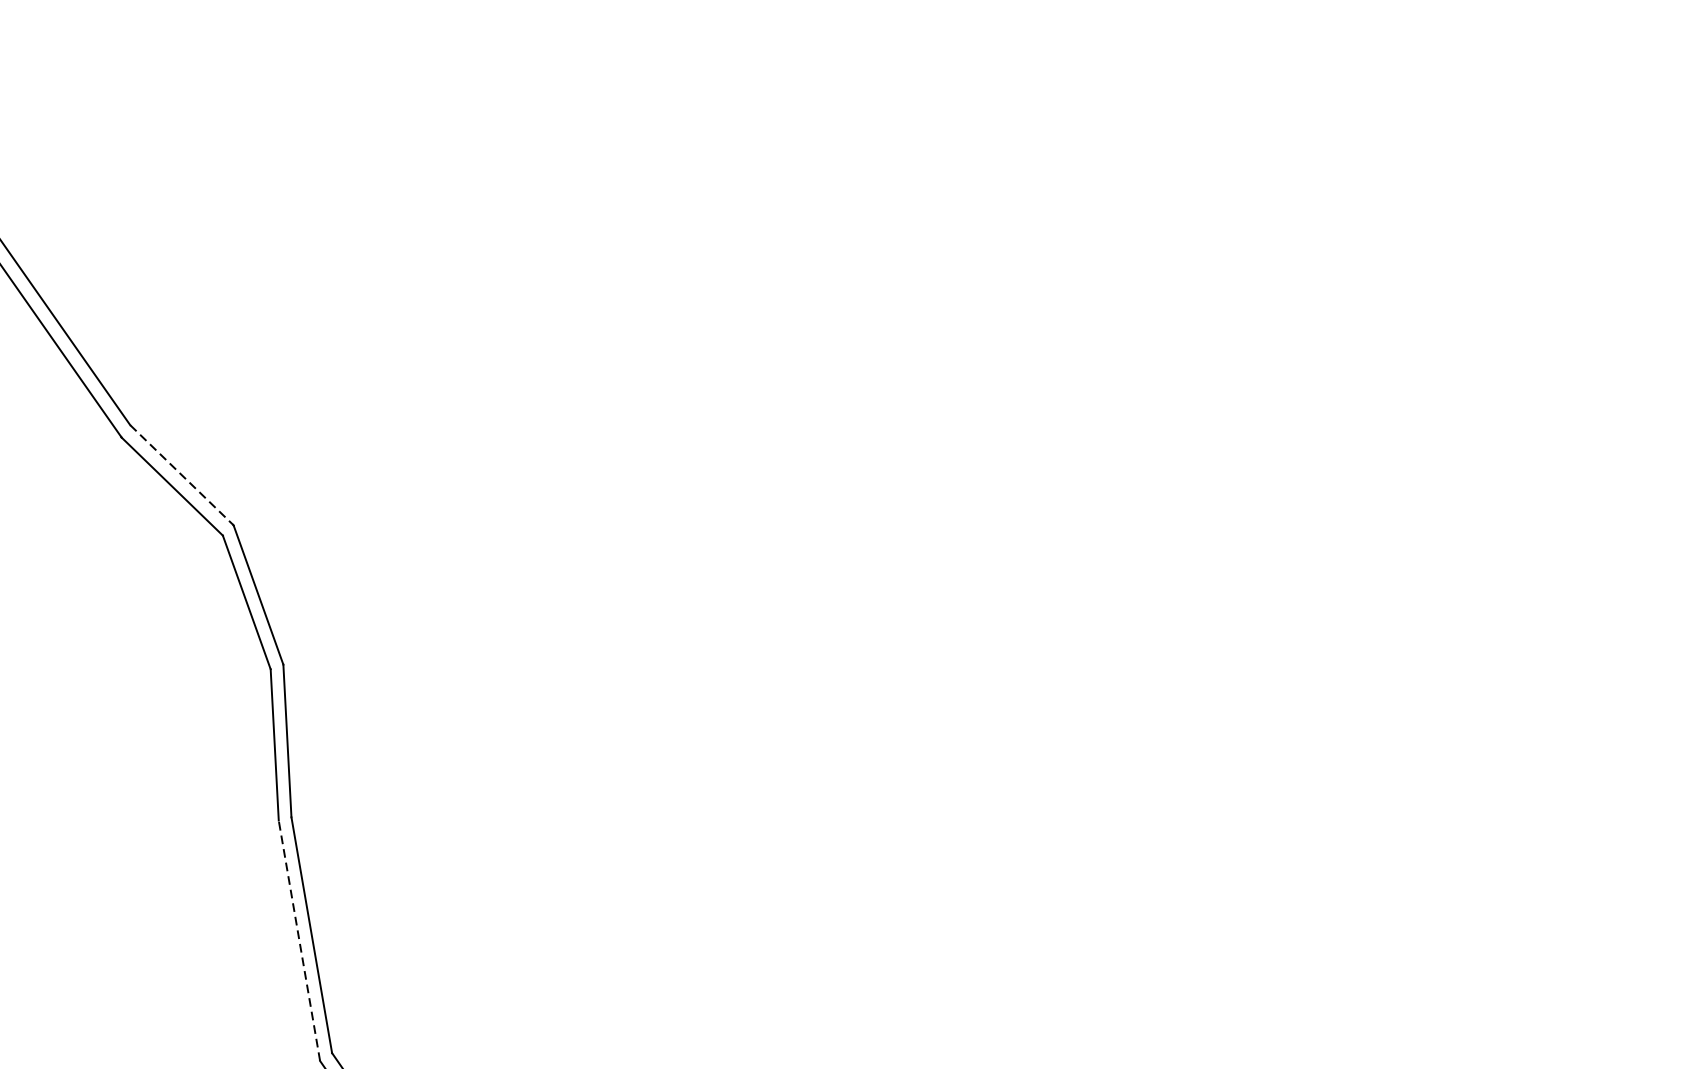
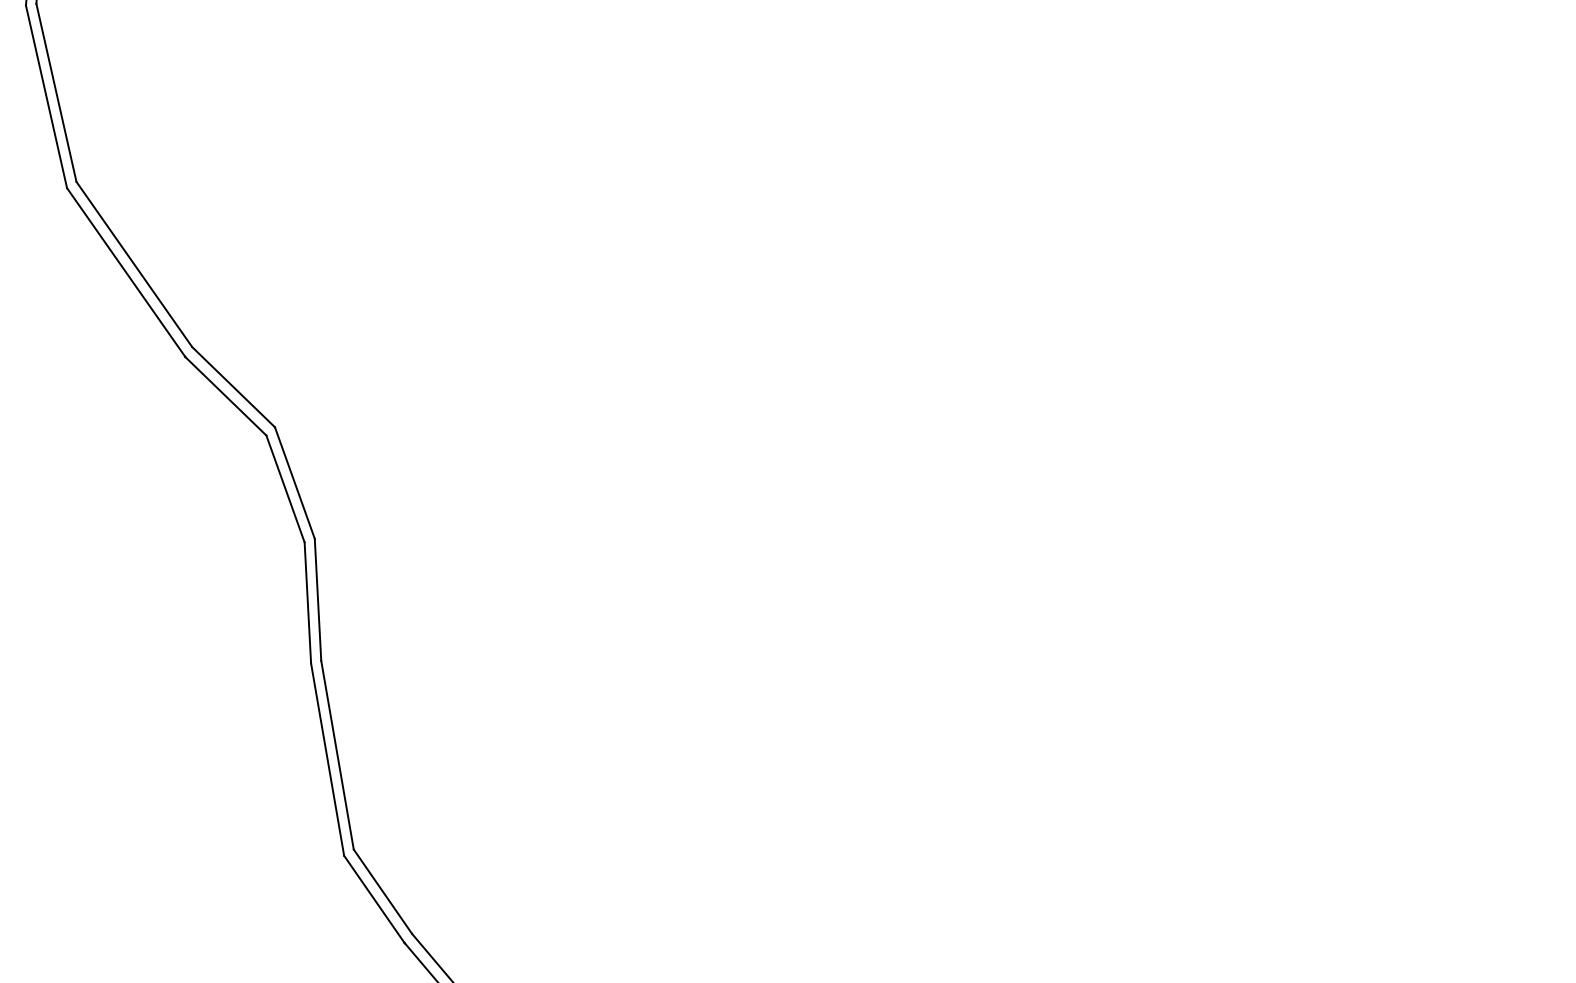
line: (181, 475) -> (233, 387), dashed -> solid
line: (299, 940) -> (327, 759), dashed -> solid

